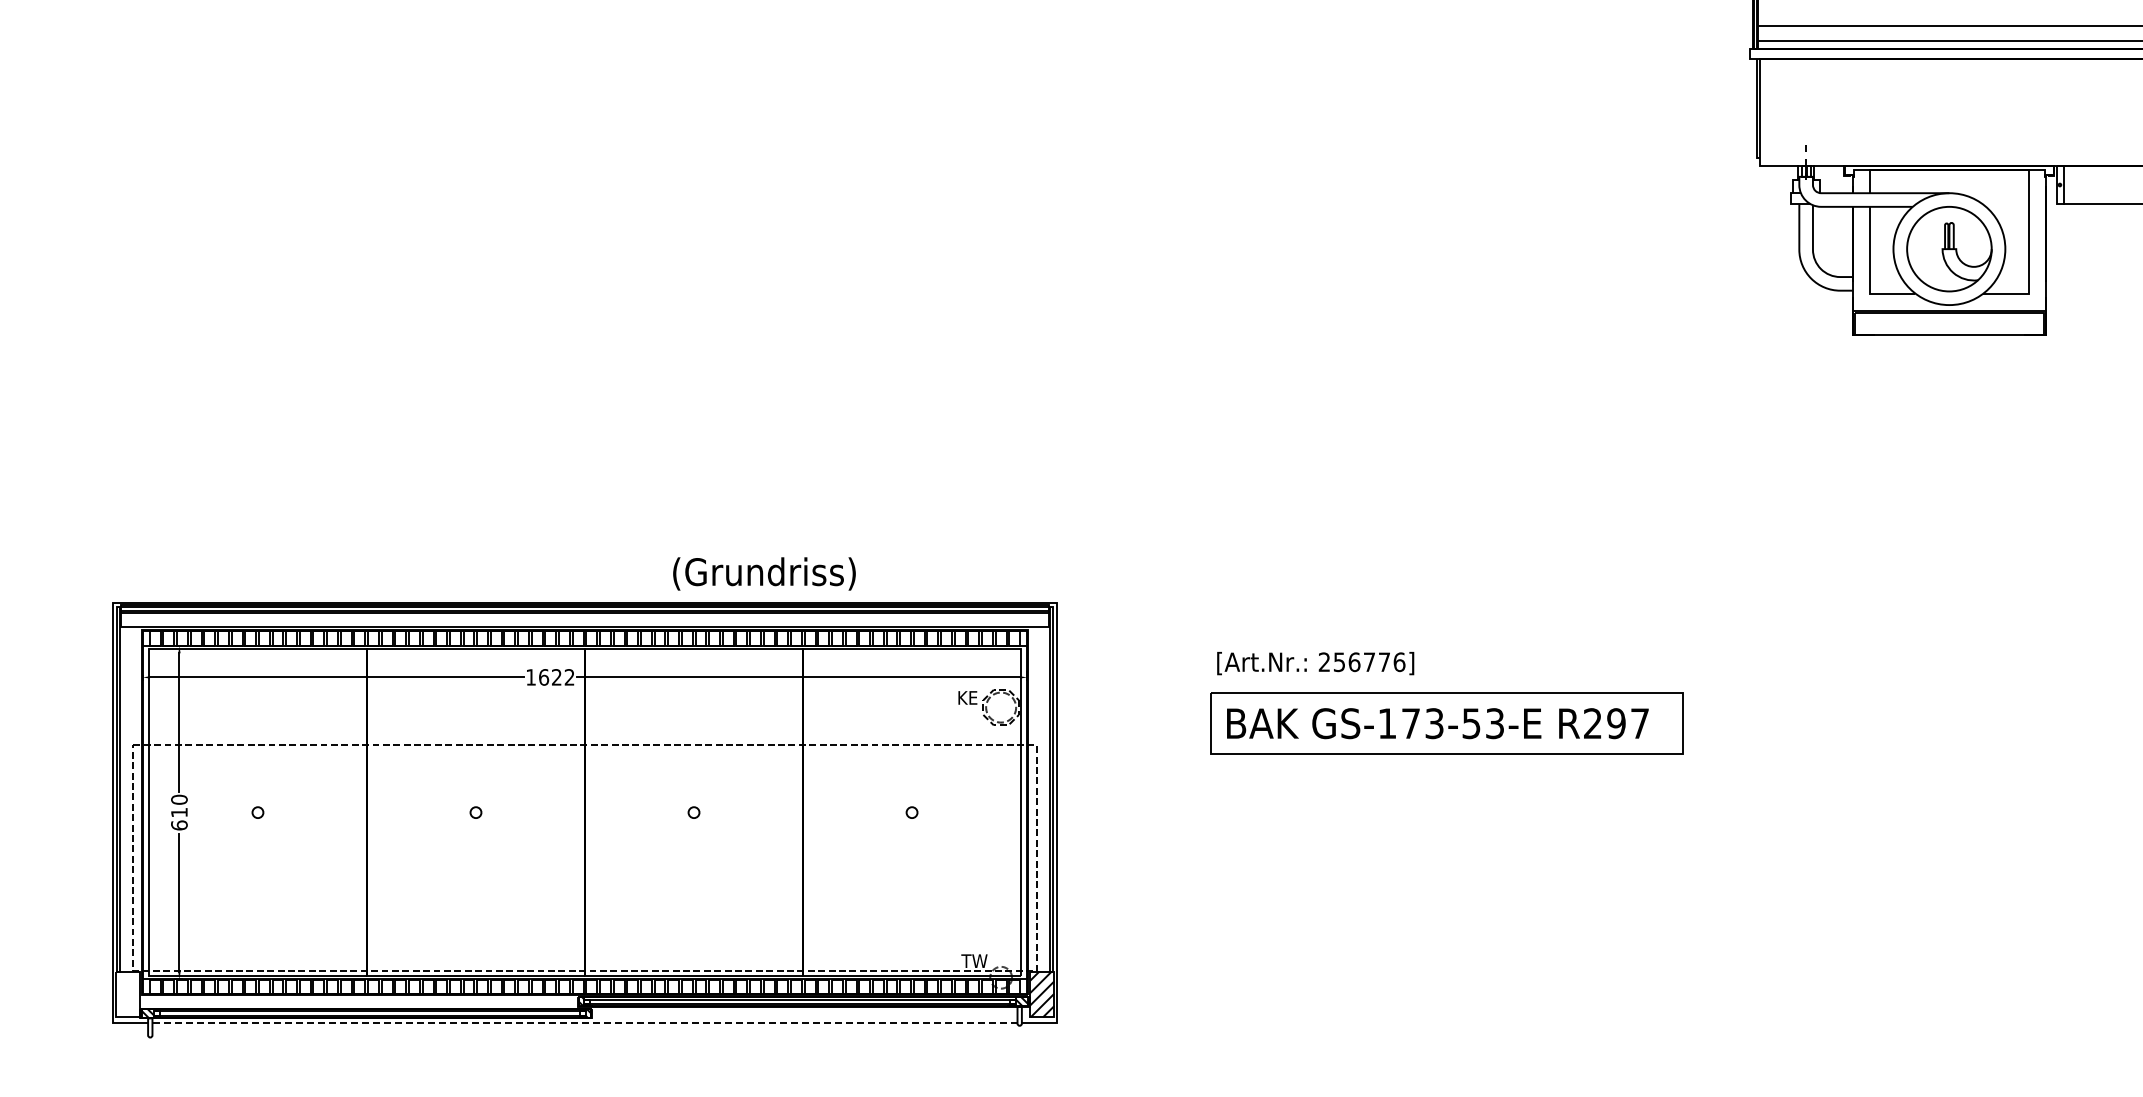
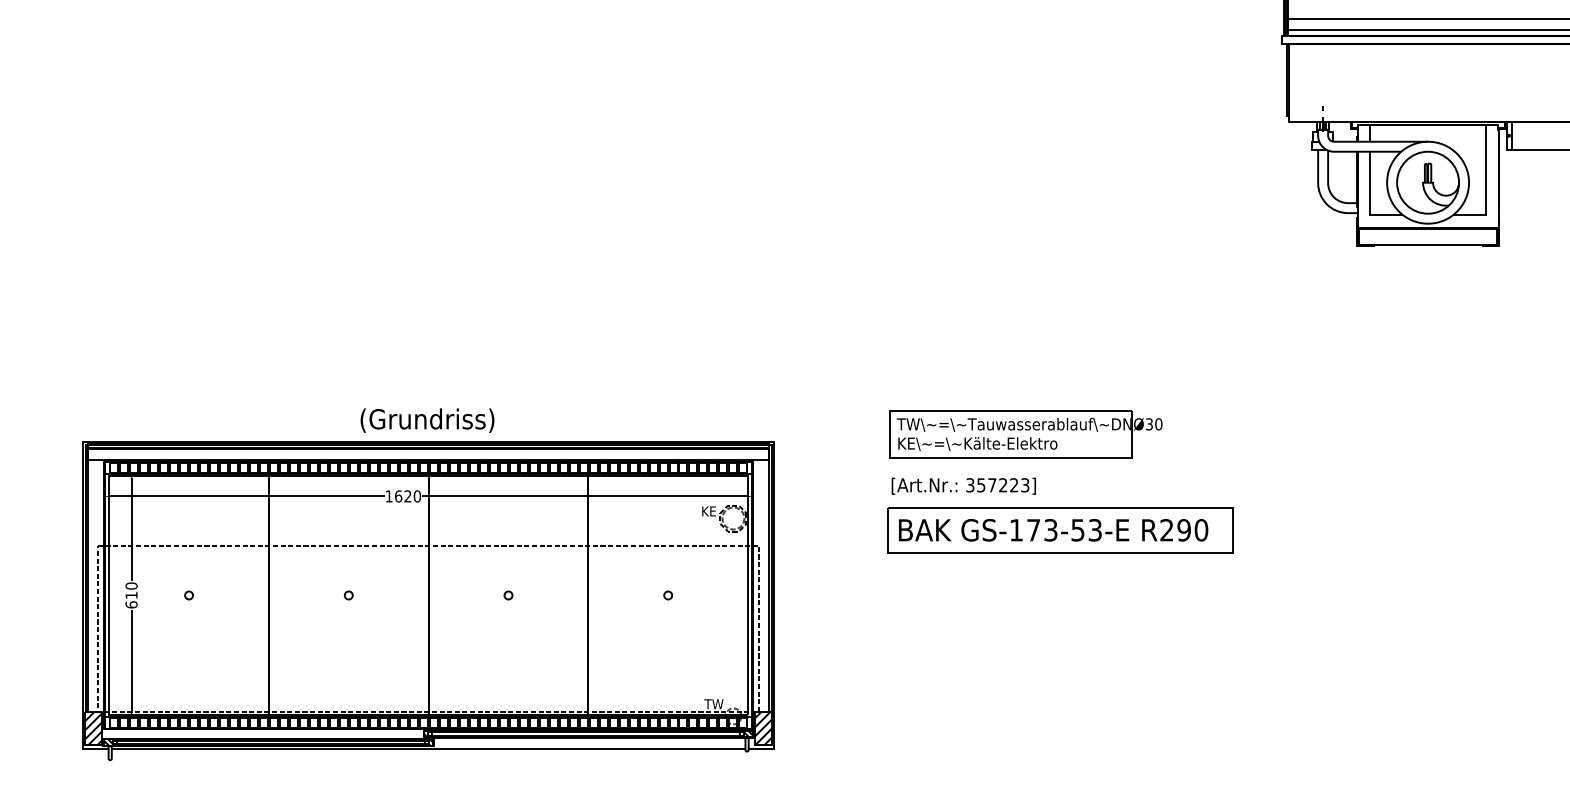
text: (764, 573) -> (427, 420), moved
part: (1400, 592) -> (1025, 434), added
text: (1361, 662) -> (997, 485), 256776] -> 357223]
text: (569, 677) -> (417, 496), 1622 -> 1620
text: (1639, 723) -> (1201, 530), R297 -> R290
hatch: (127, 994) -> (93, 728), added
line: (584, 1022) -> (428, 749), dashed -> solid

